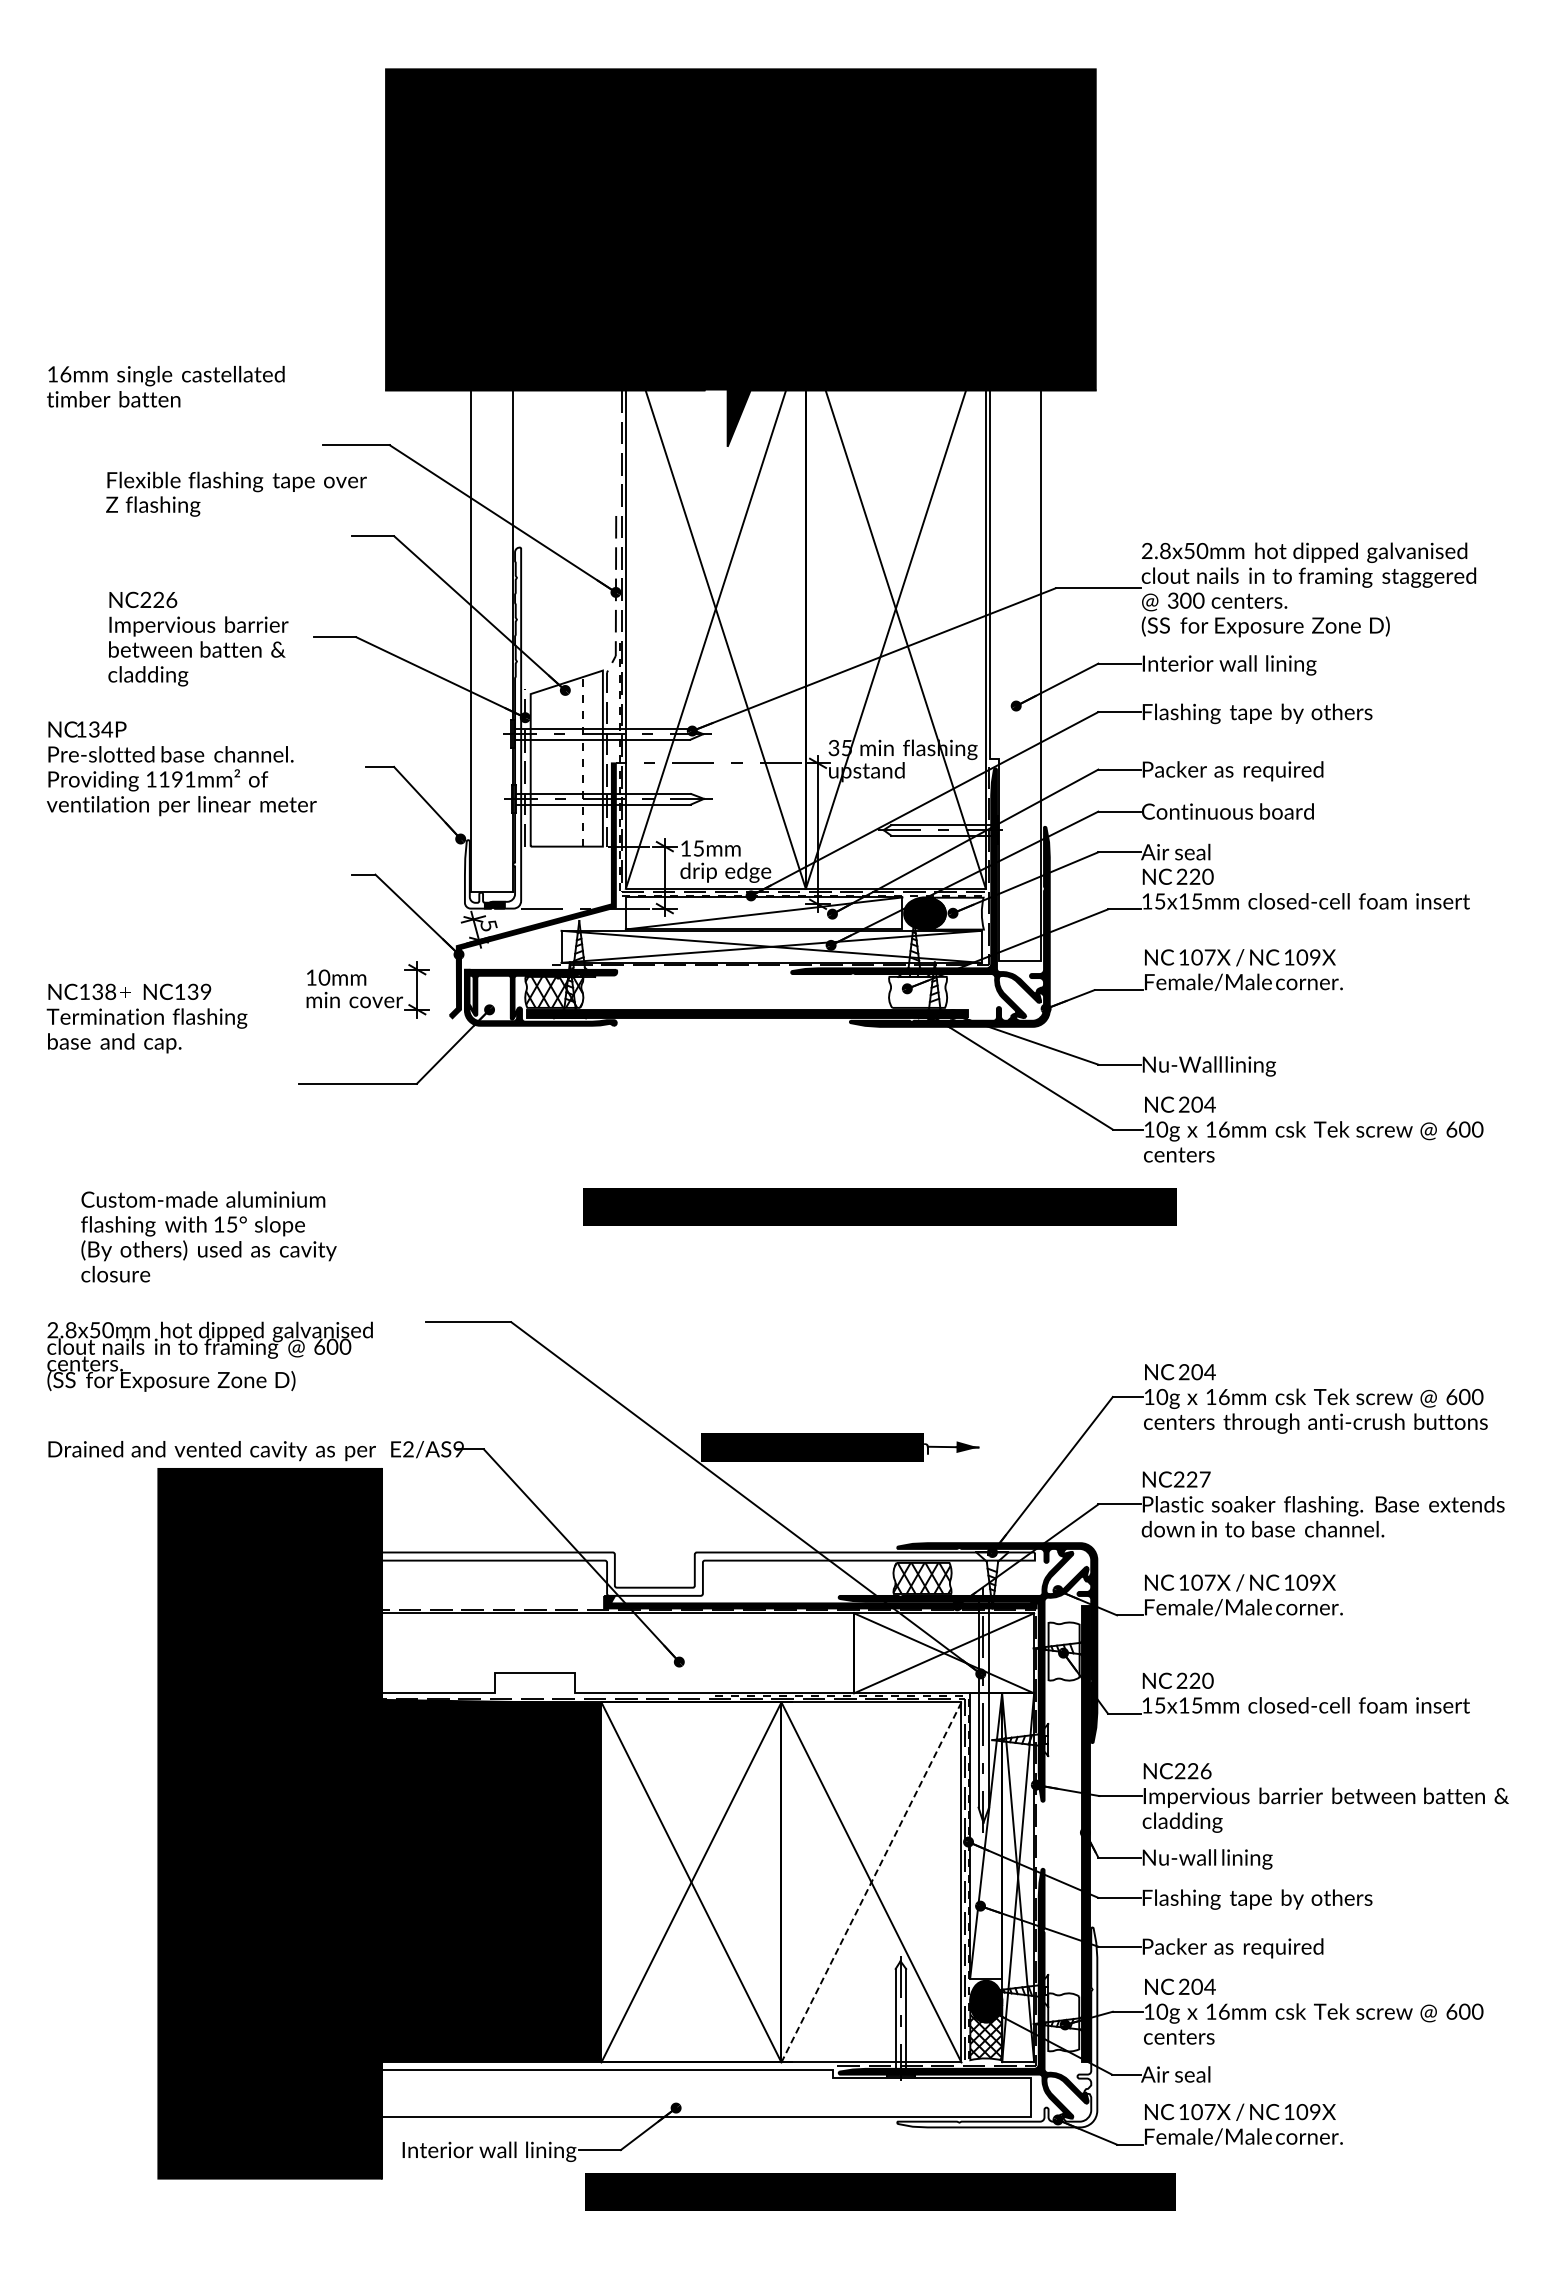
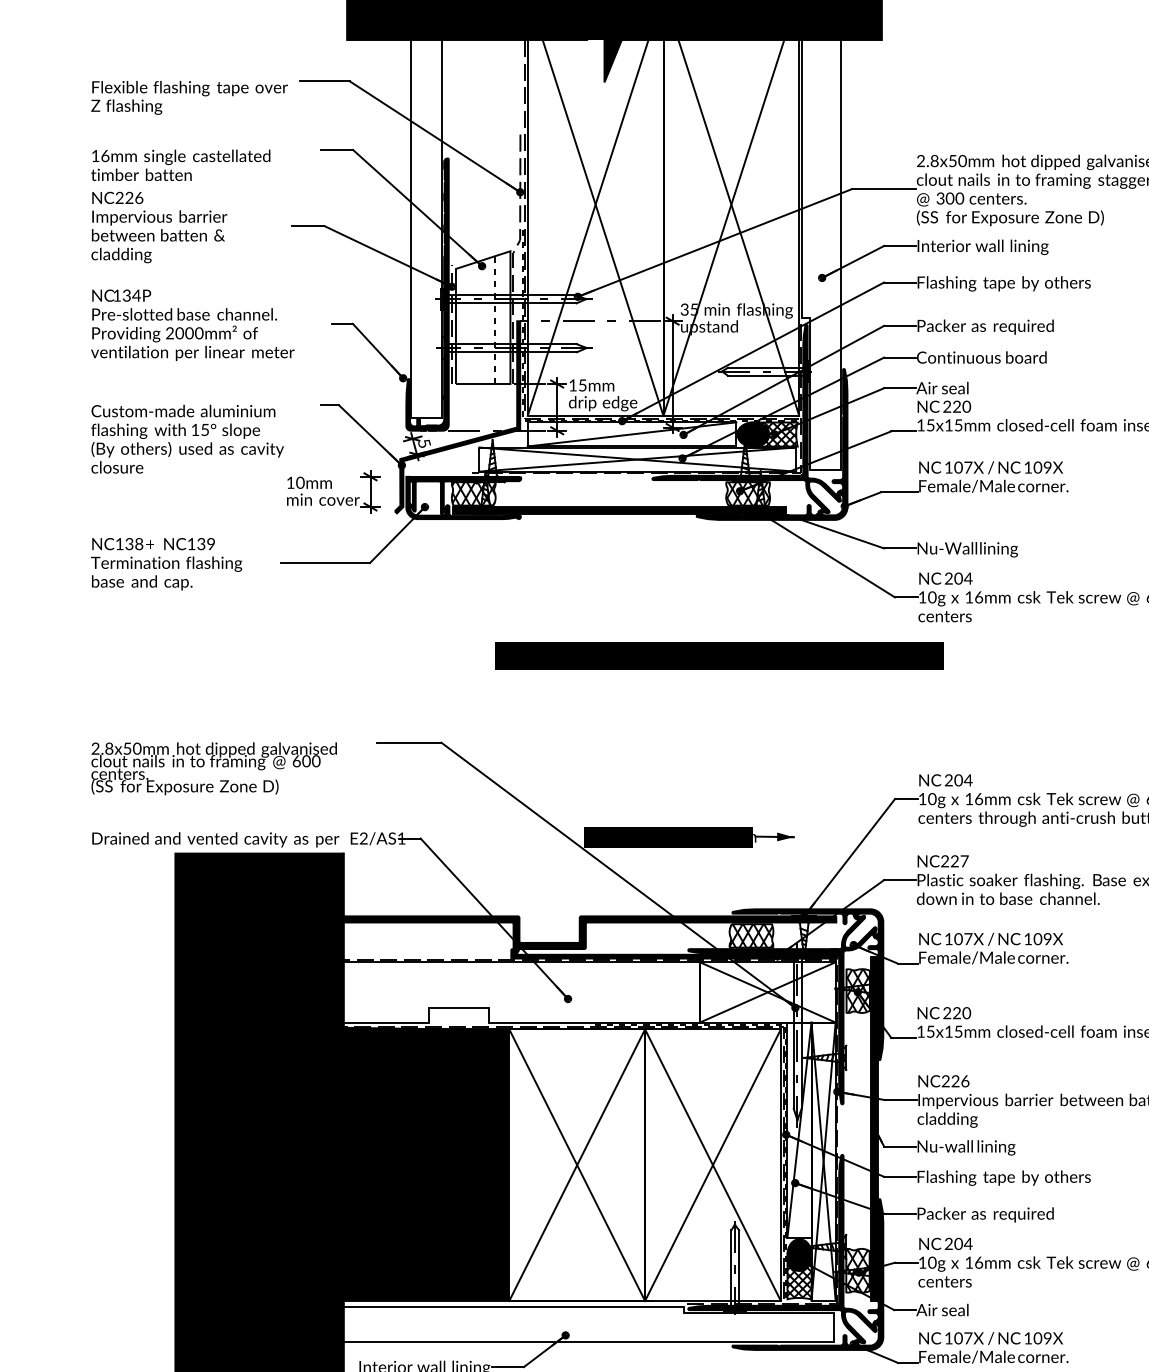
text: (165, 386) -> (180, 165), moved
text: (236, 493) -> (189, 97), moved
text: (198, 638) -> (159, 227), moved
fill: (492, 727) -> (427, 294), added
text: (171, 779) -> (185, 333), 1191mm² -> 2000mm²
hatch: (956, 913) -> (777, 434), added
hatch: (918, 991) -> (748, 493), added
text: (146, 1018) -> (166, 564), moved
text: (208, 1236) -> (187, 438), moved
text: (458, 1449) -> (401, 838), E2/AS9 -> E2/AS1
fill: (664, 1573) -> (556, 932), added
hatch: (1063, 1651) -> (857, 991), added
line: (871, 1882) -> (713, 1165), dashed -> solid
hatch: (1063, 2022) -> (857, 1270), added
fill: (997, 2027) -> (808, 1274), added

